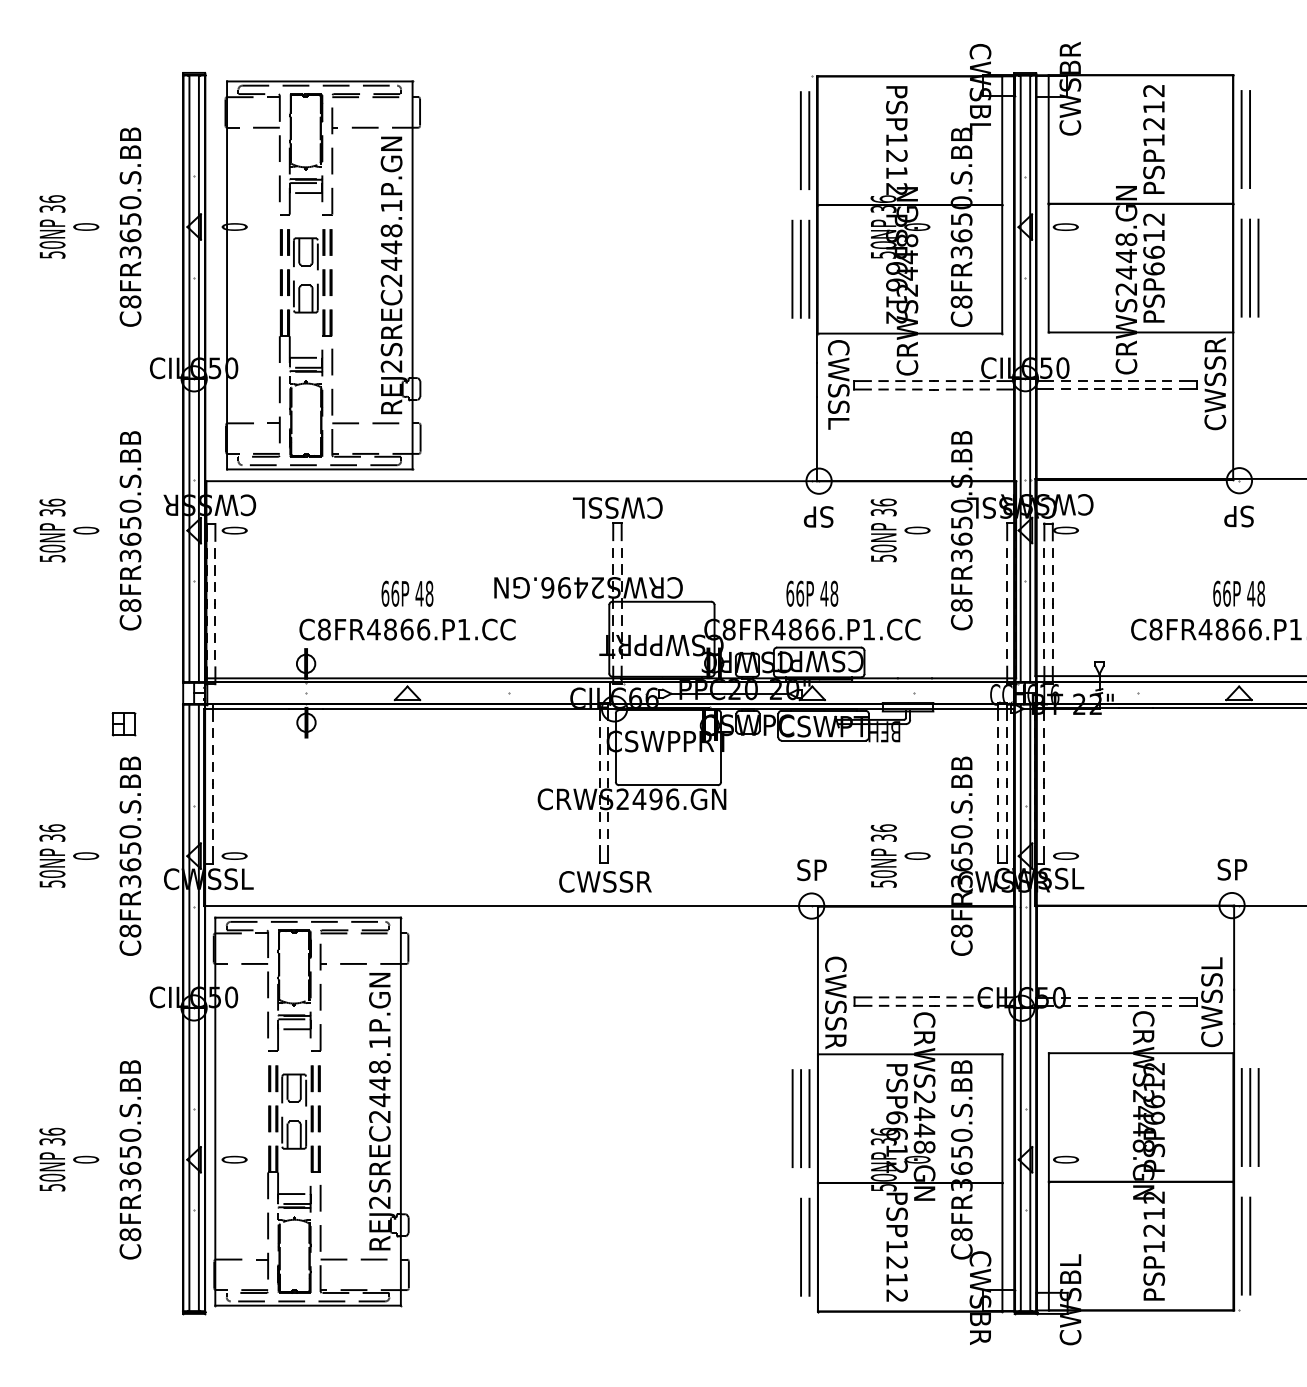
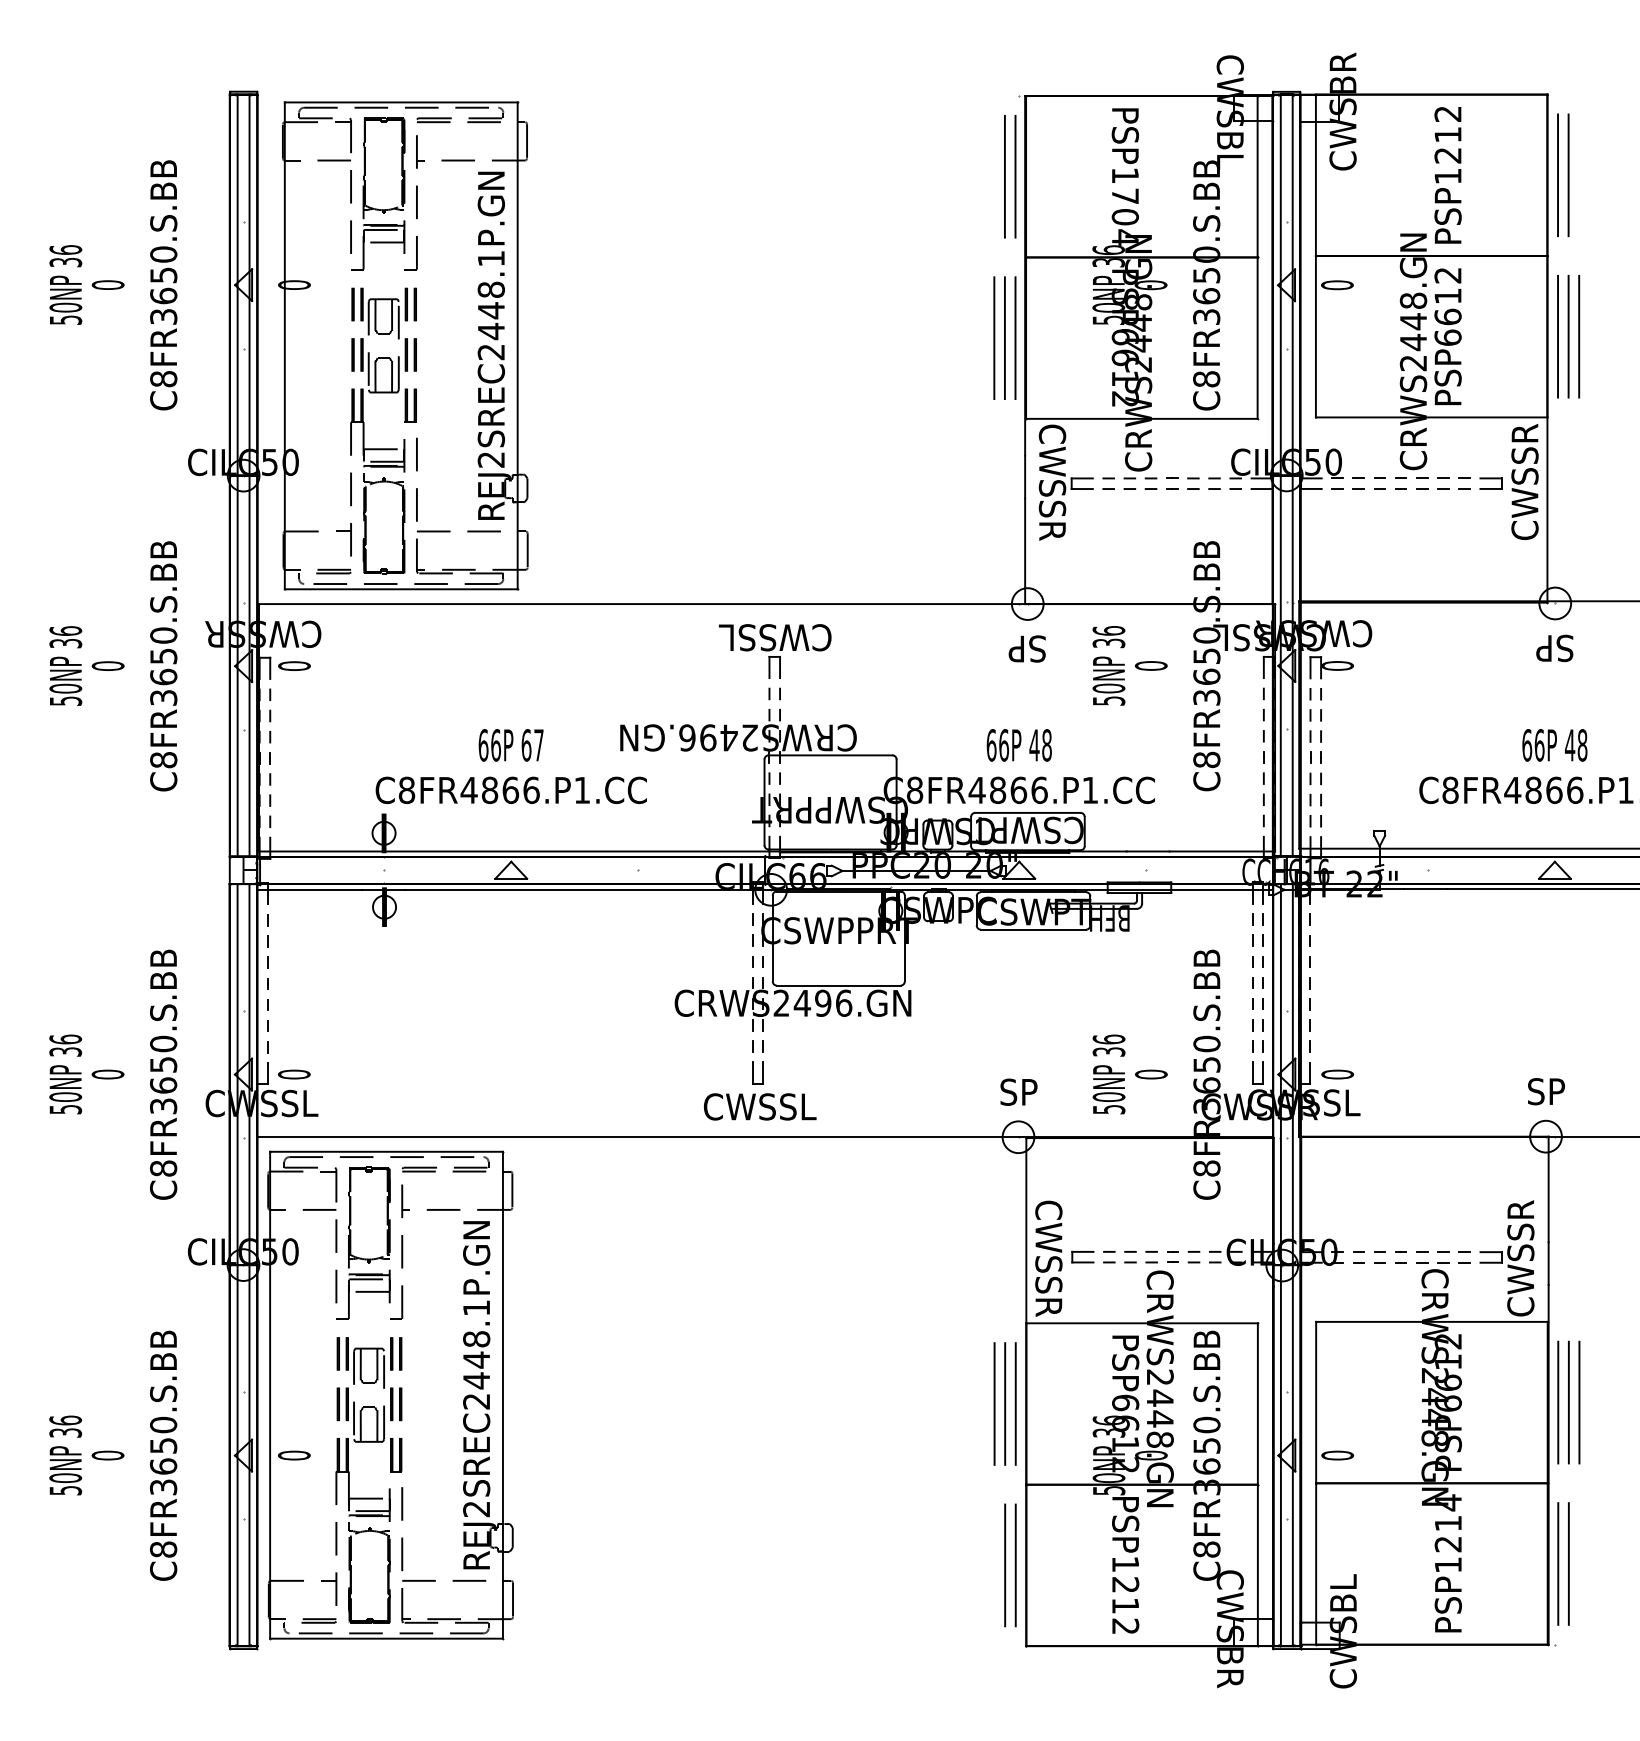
text: (896, 172) -> (1124, 216), PSP1212 -> PSP1704
text: (838, 384) -> (1052, 482), CWSSL -> CWSSR
text: (424, 593) -> (532, 745), 48 -> 67
part: (123, 724) -> (154, 909), removed
text: (605, 881) -> (759, 1106), CWSSR -> CWSSL
text: (1211, 1002) -> (1520, 1258), CWSSL -> CWSSR
text: (1153, 1197) -> (1447, 1502), PSP1212 -> PSP1214

